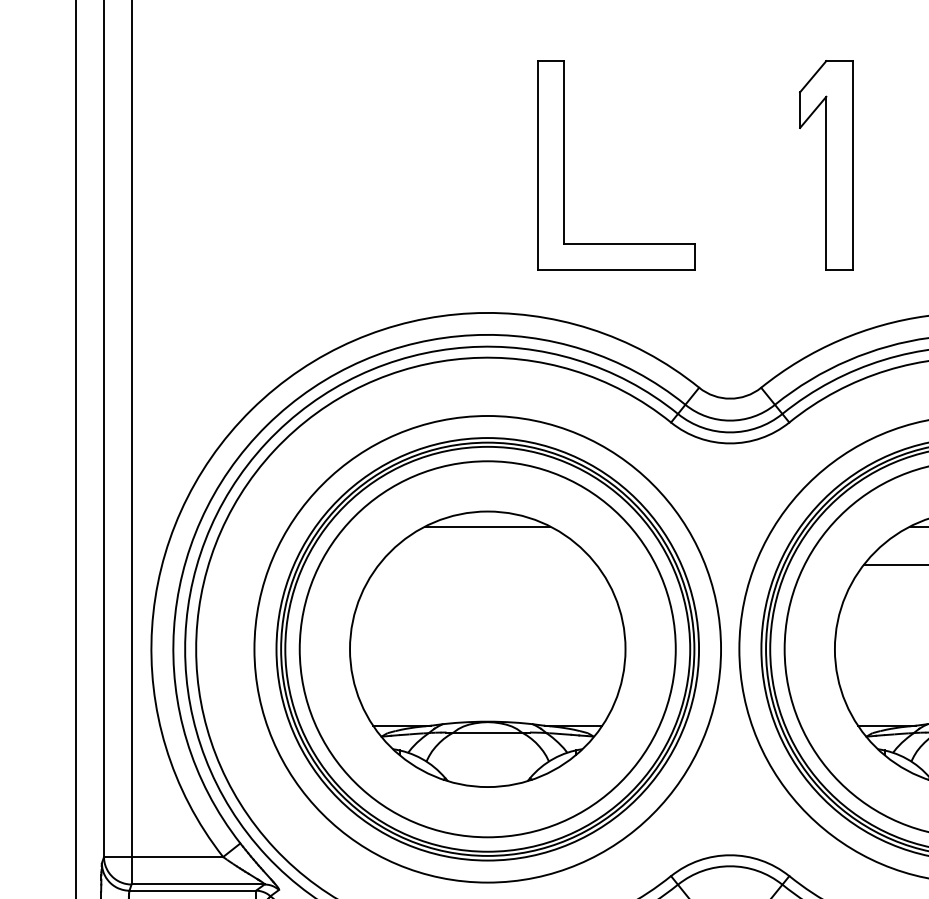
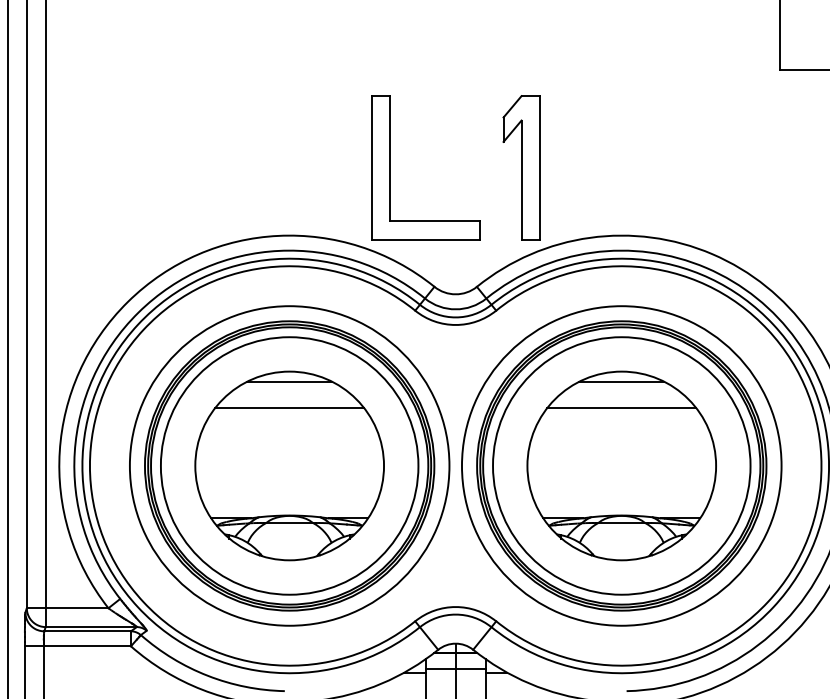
part: (564, 165) -> (390, 167), moved
part: (826, 165) -> (521, 167), moved
line: (487, 565) -> (289, 408), added

